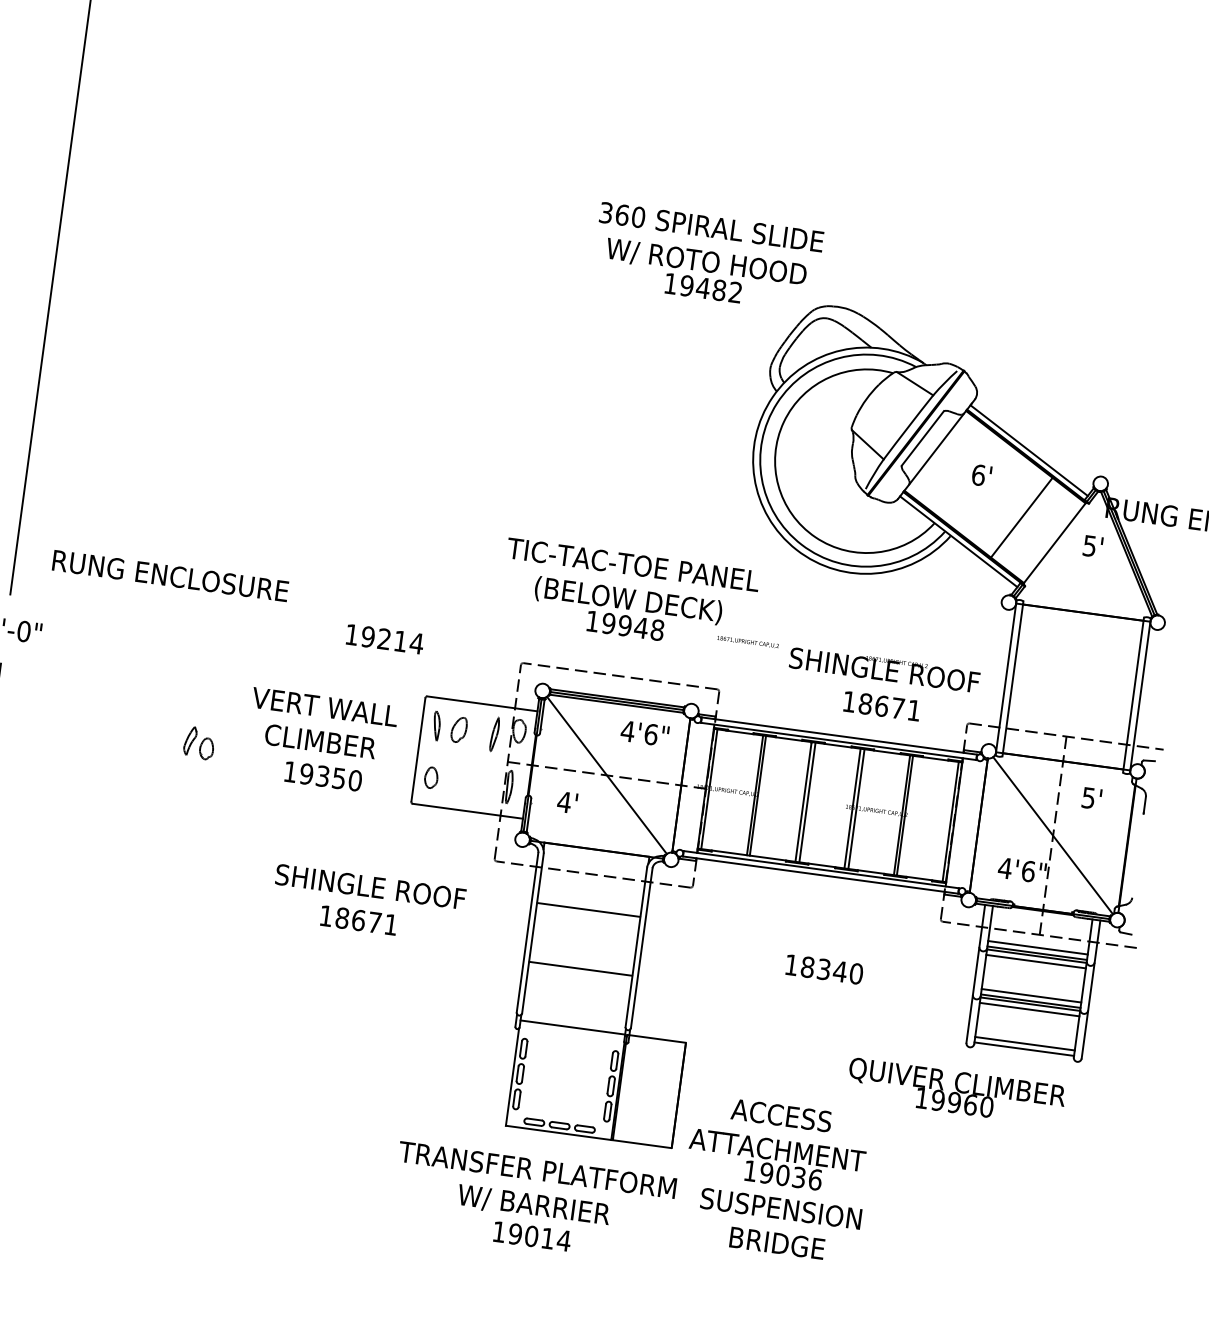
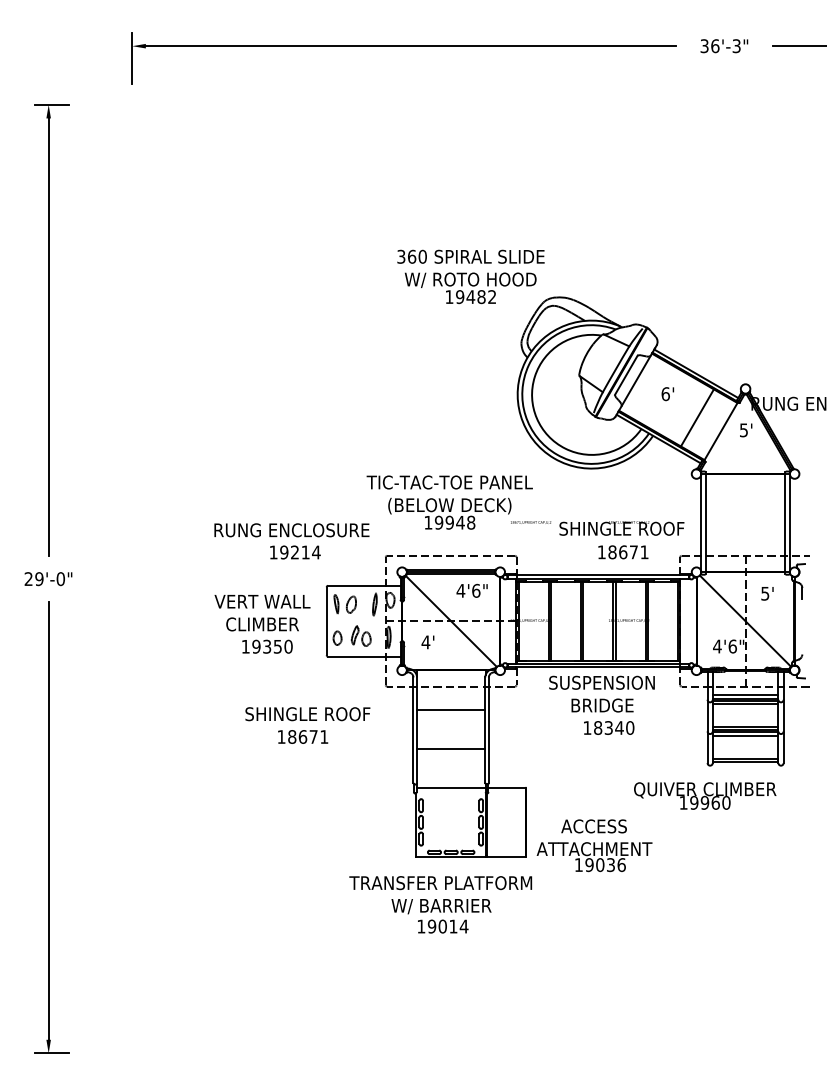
text: (169, 576) -> (291, 530), moved
part: (198, 742) -> (360, 635), moved
text: (778, 1224) -> (601, 693), moved

